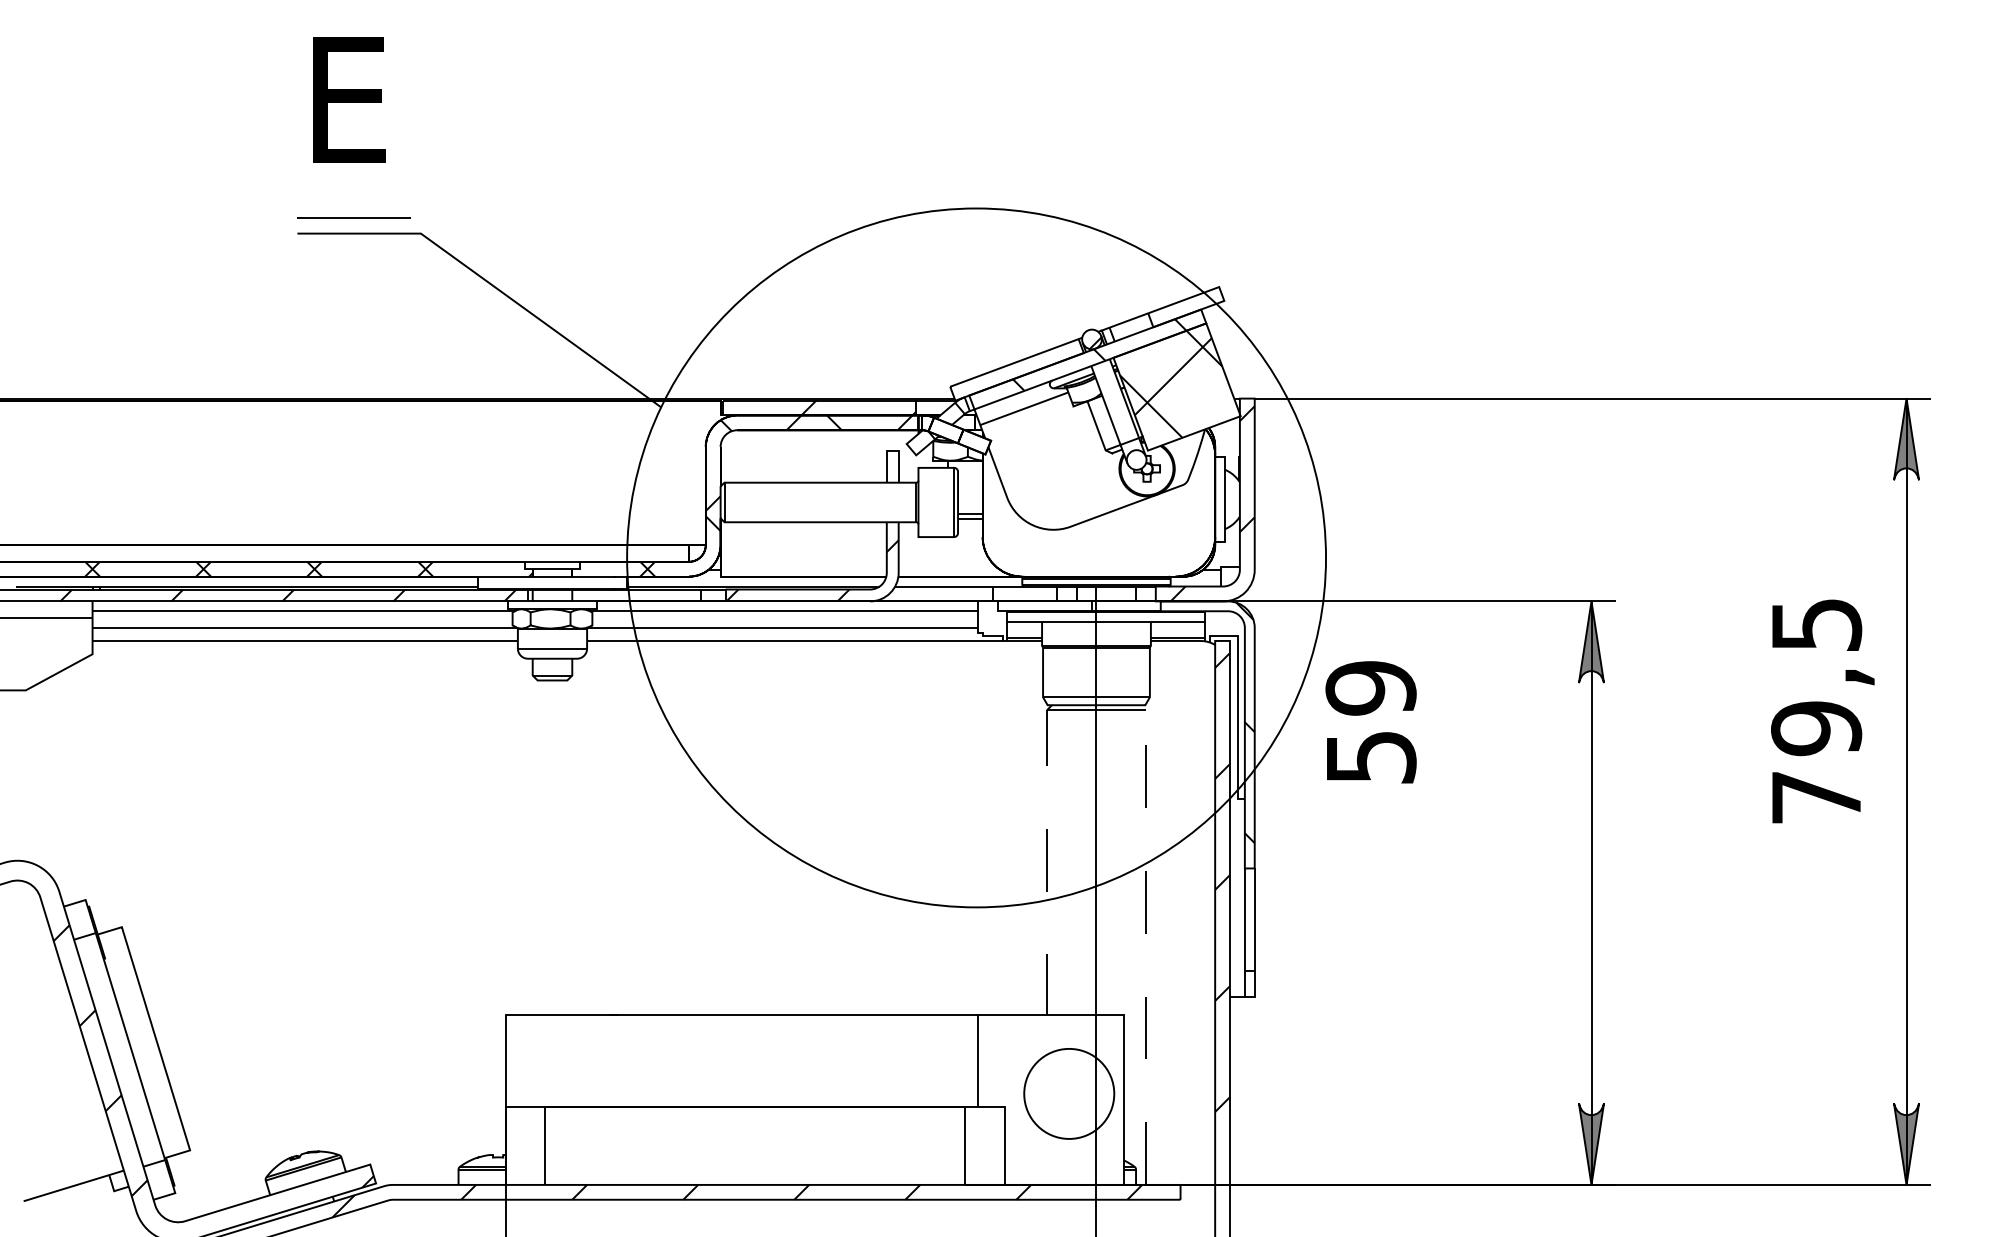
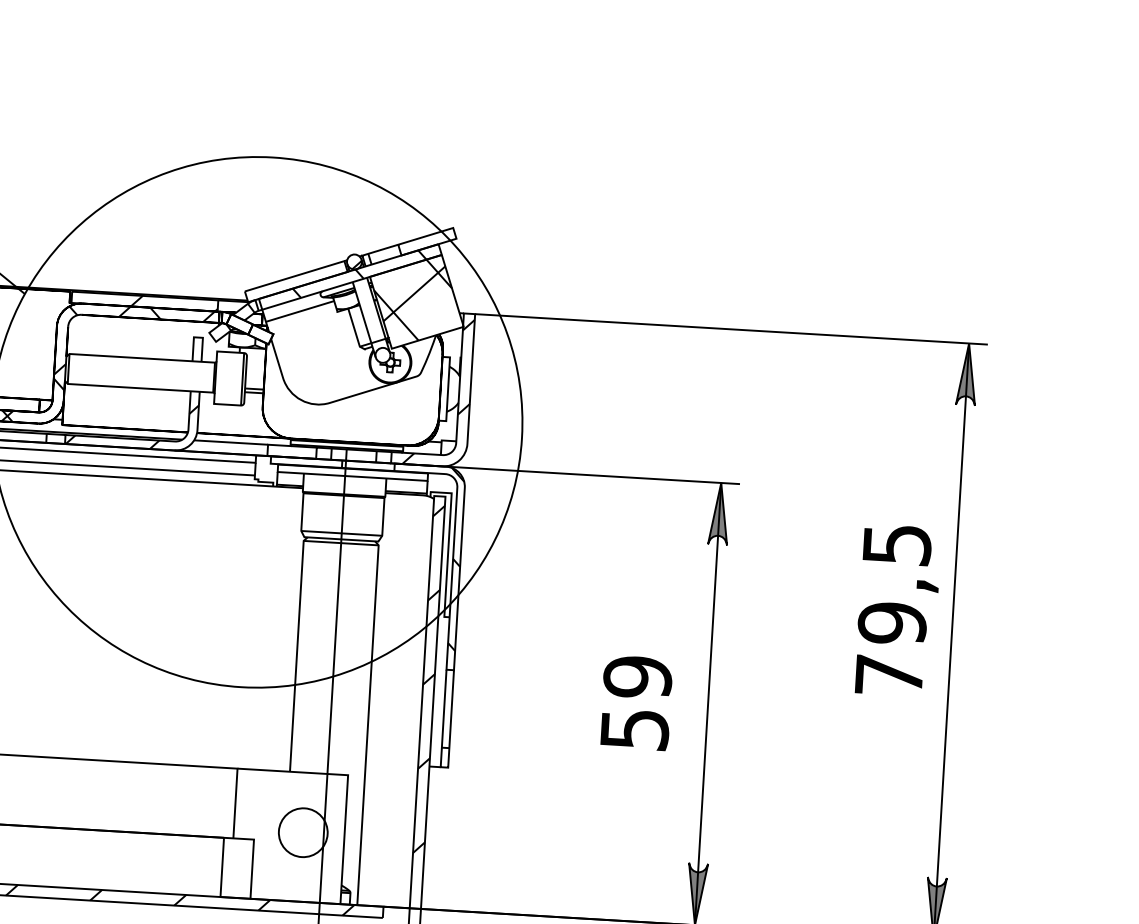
text: (1822, 711) -> (897, 610), moved
text: (1370, 722) -> (635, 703), moved
line: (1047, 857) -> (297, 652), dashed -> solid
line: (1145, 943) -> (367, 722), dashed -> solid
circle: (1069, 1093) -> (303, 832), size x0.71

